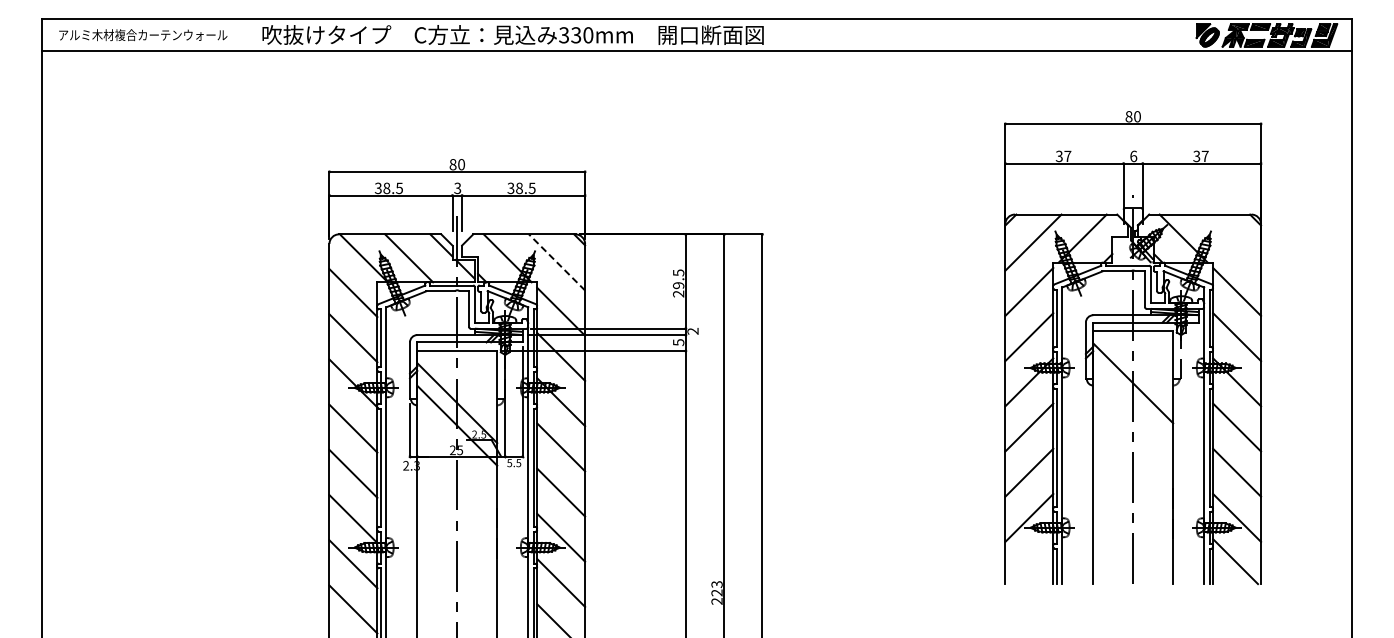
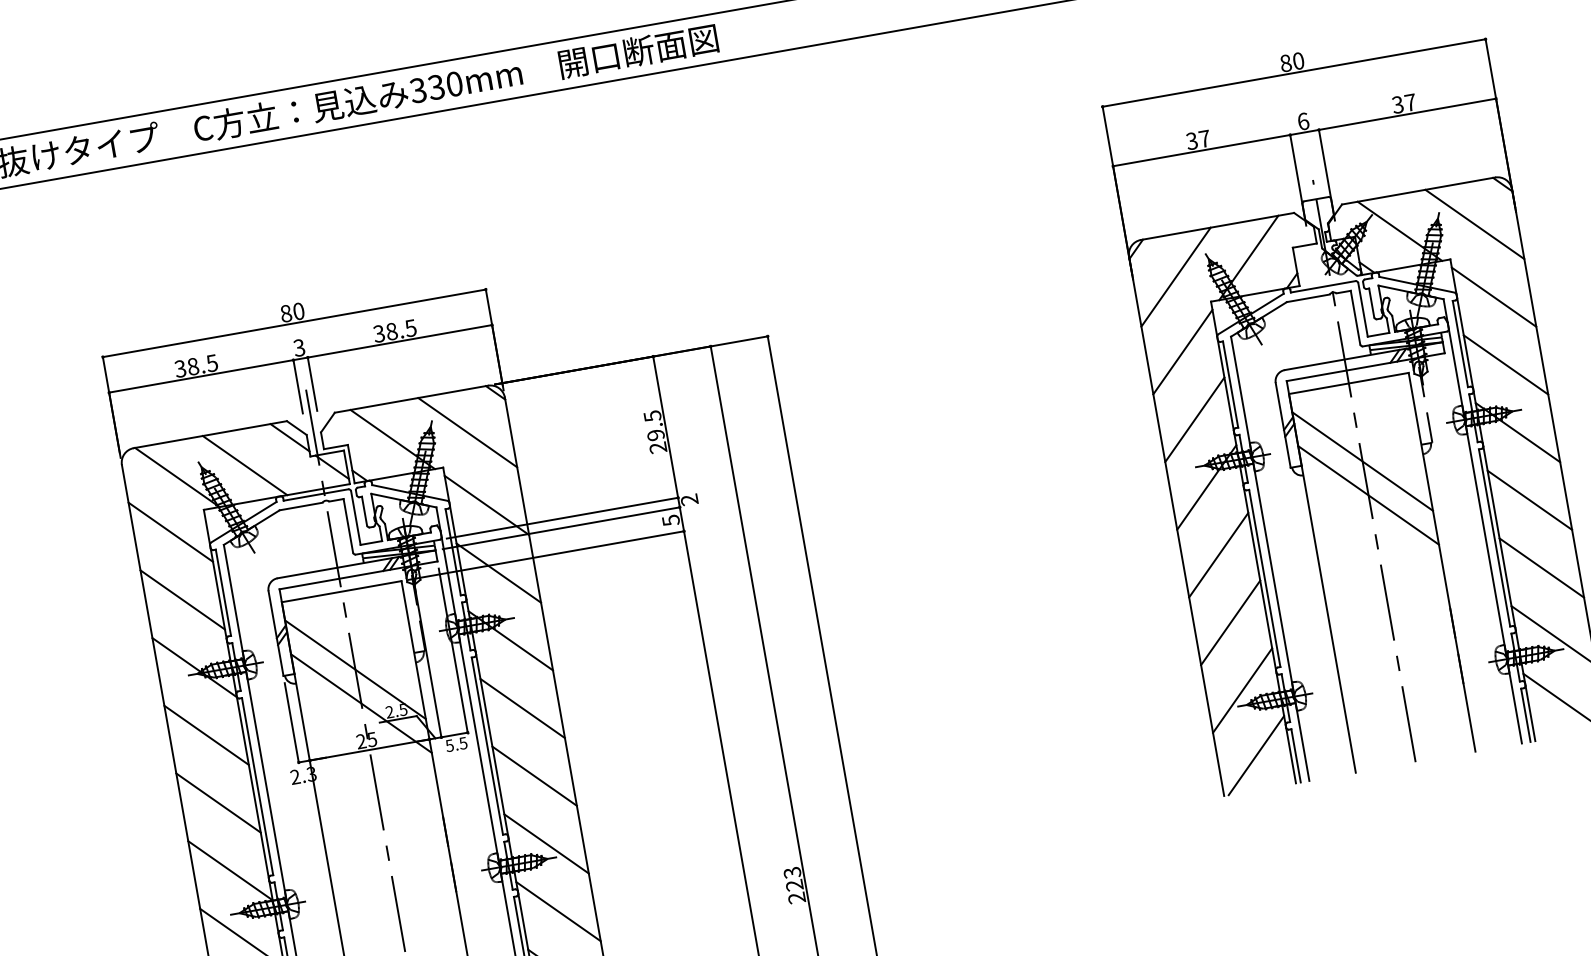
line: (1232, 242) -> (1474, 224), added
line: (557, 262) -> (468, 432), dashed -> solid
line: (1133, 405) -> (1368, 494), added
line: (1030, 561) -> (1255, 755), added

